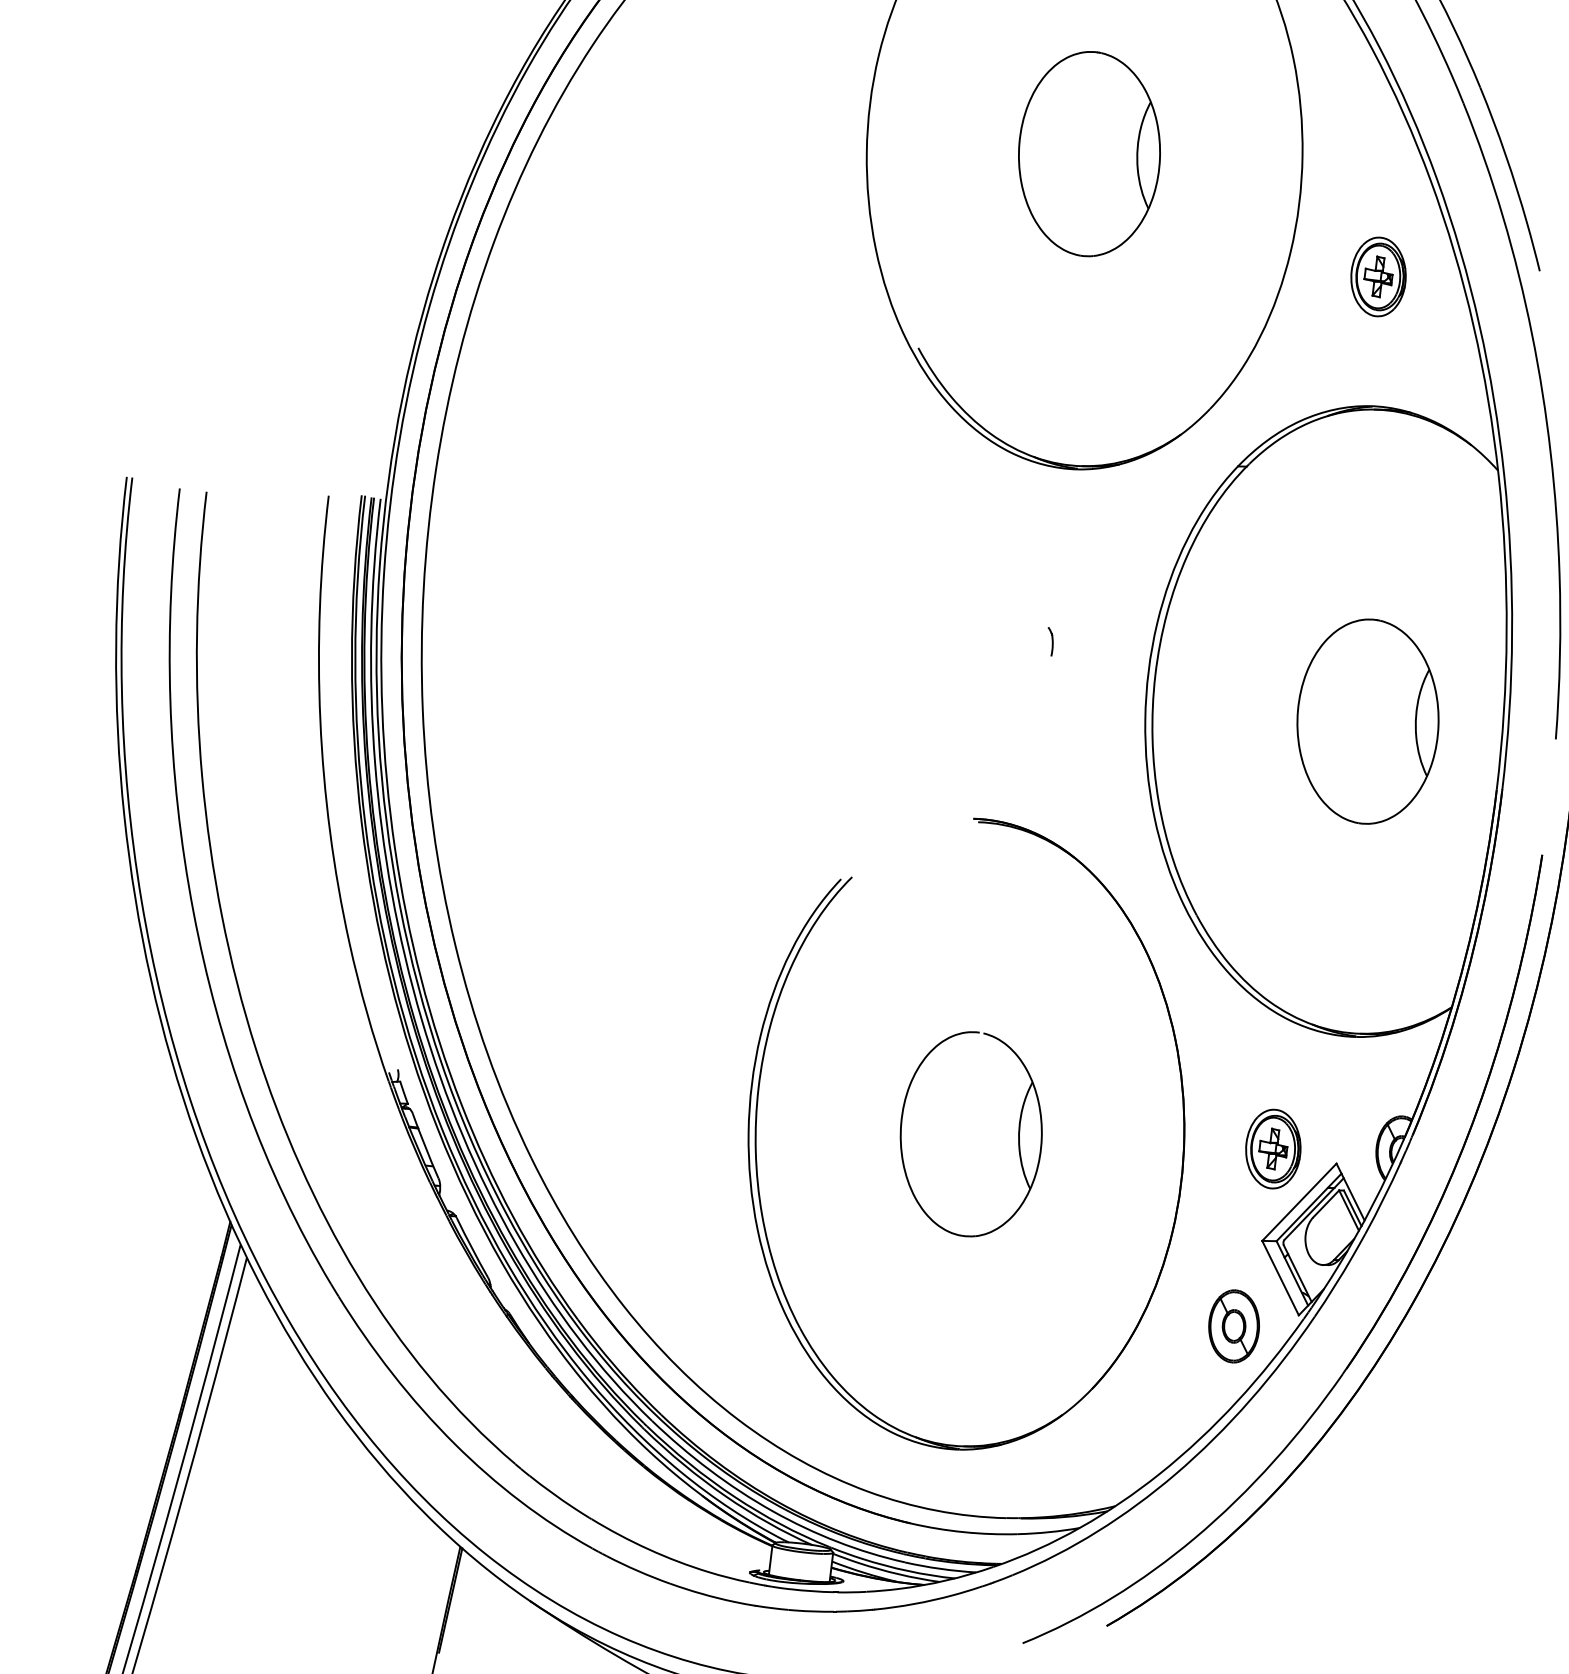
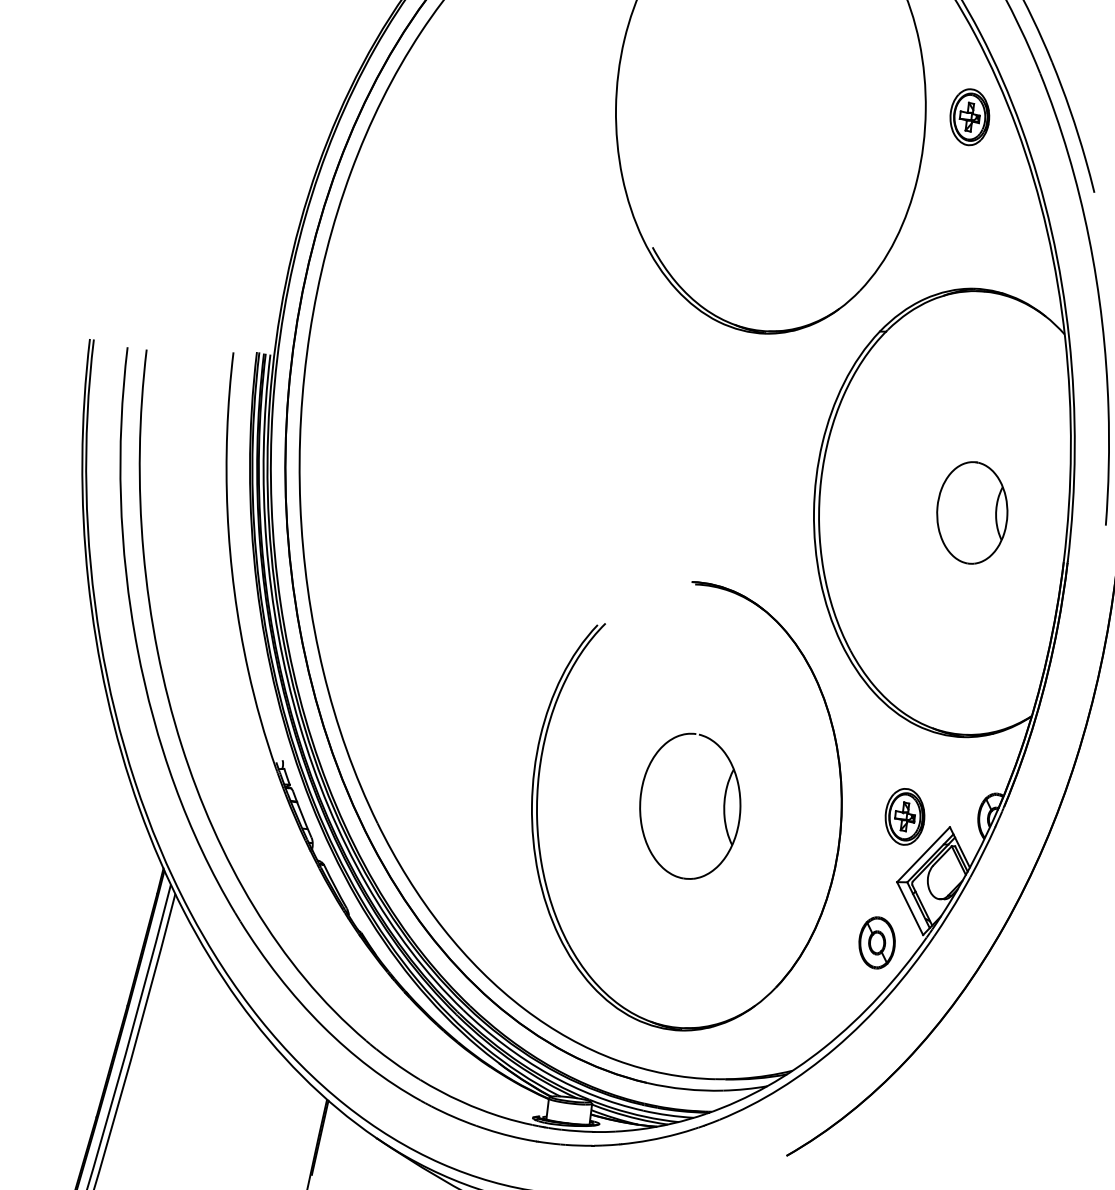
part: (1089, 154) -> (774, 109), removed
part: (1378, 276) -> (969, 116), moved
part: (1050, 641) -> (746, 456), removed
part: (1367, 721) -> (971, 512), size x0.7
part: (1384, 1306) -> (984, 928), removed

